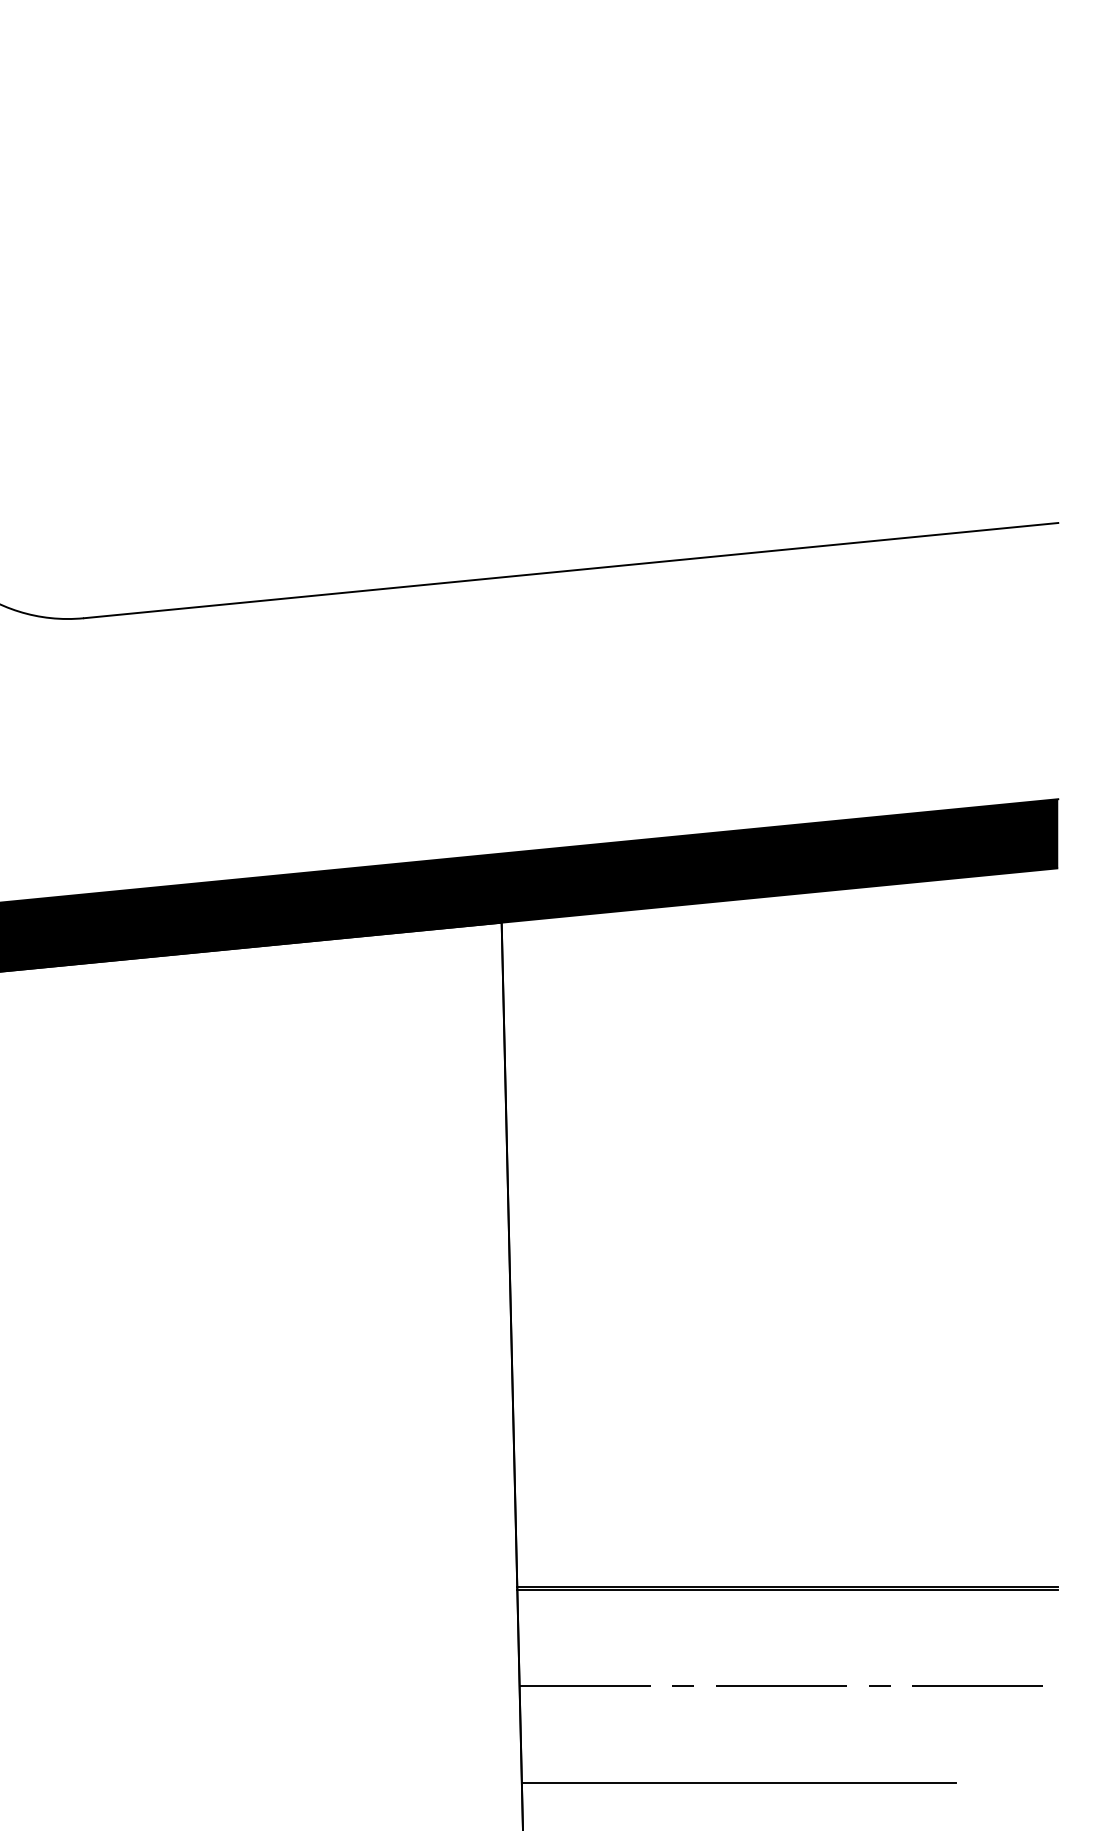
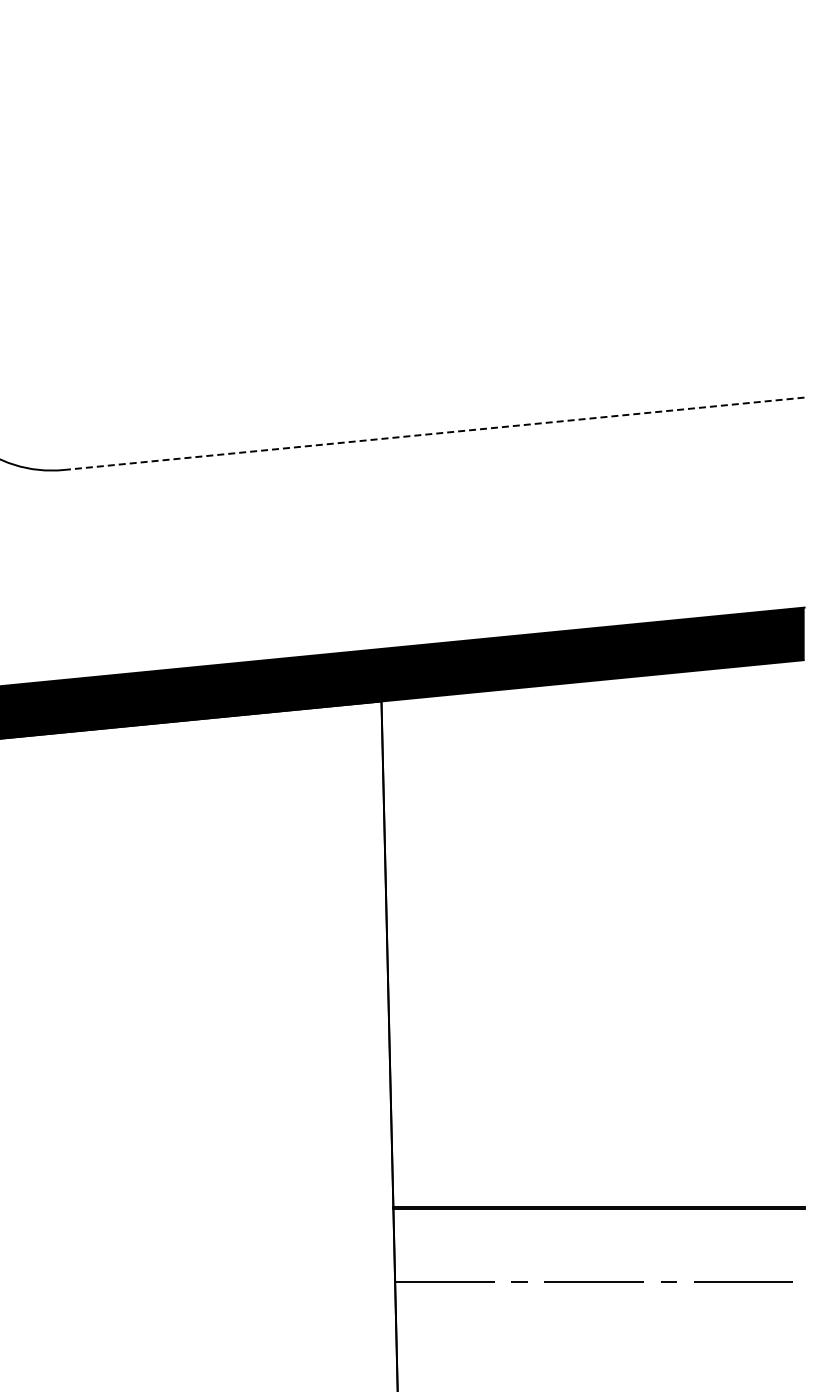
line: (571, 570) -> (434, 433), solid -> dashed
line: (738, 1782) -> (561, 1355), removed

